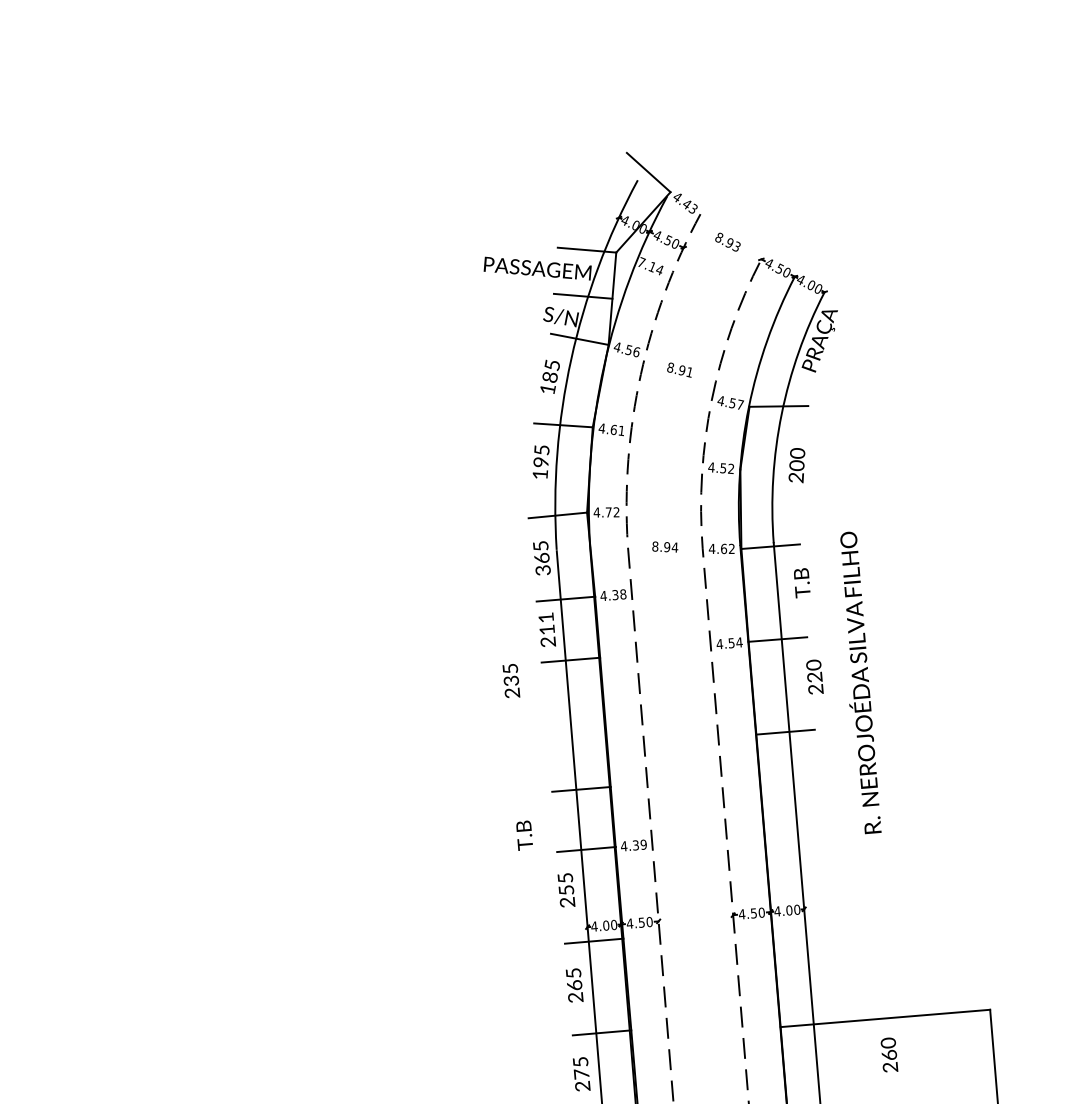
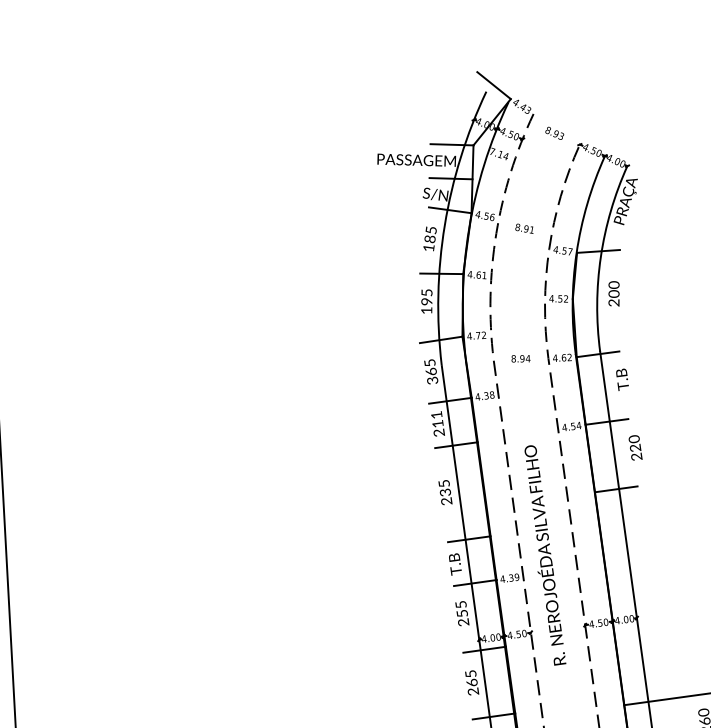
text: (511, 680) -> (445, 492), moved
text: (860, 682) -> (544, 555), moved
text: (524, 835) -> (455, 564), moved

